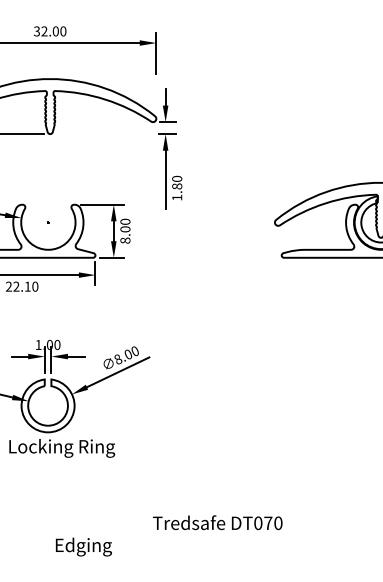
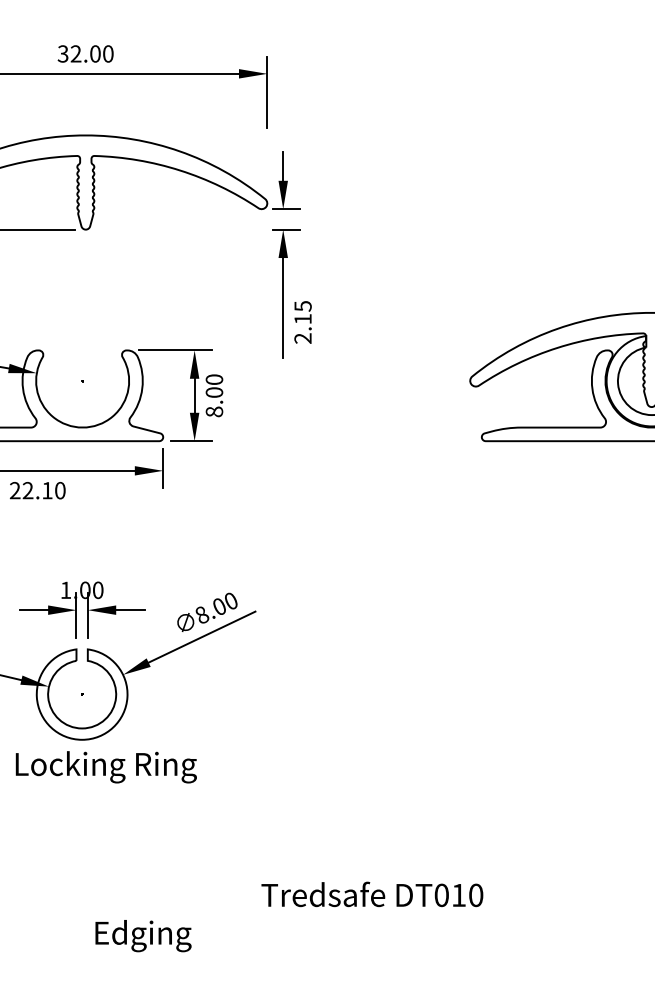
text: (177, 187) -> (303, 320), 1.80 -> 2.15
text: (268, 522) -> (459, 894), DT070 -> DT010

